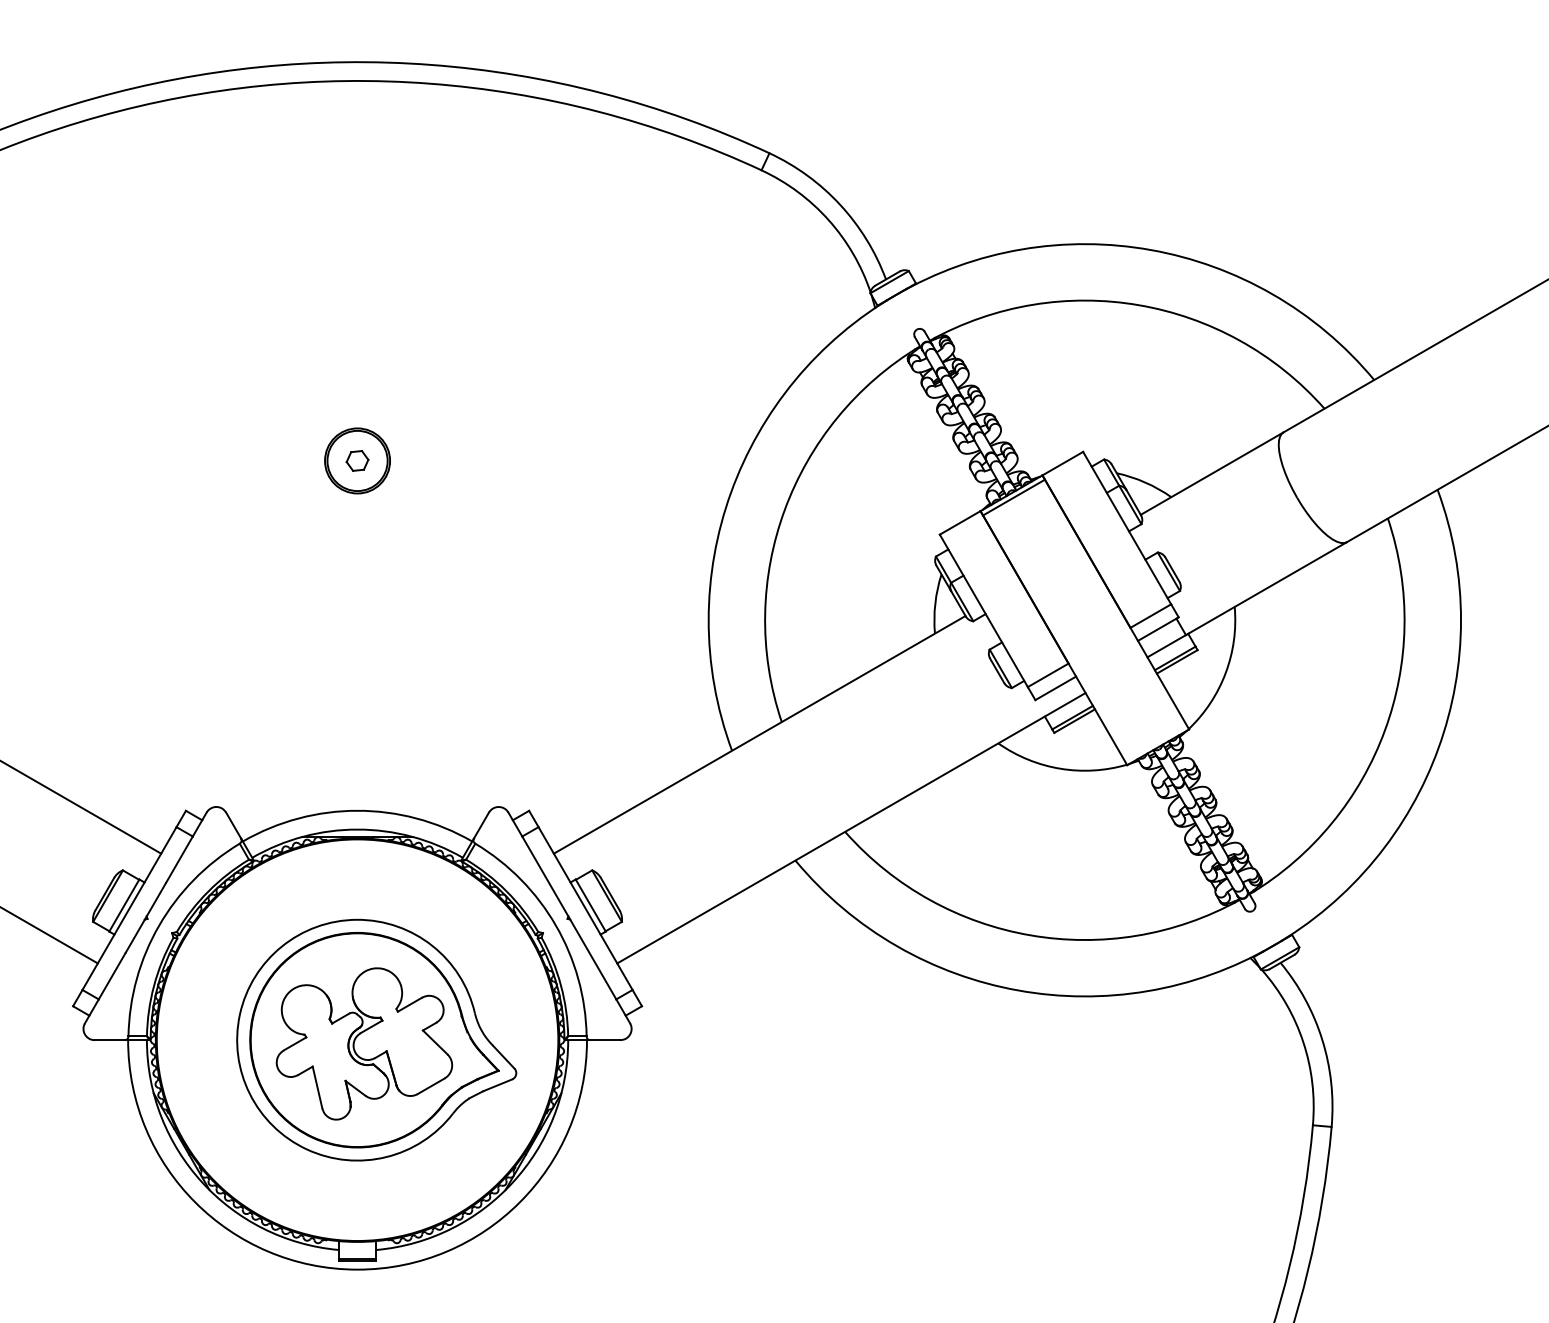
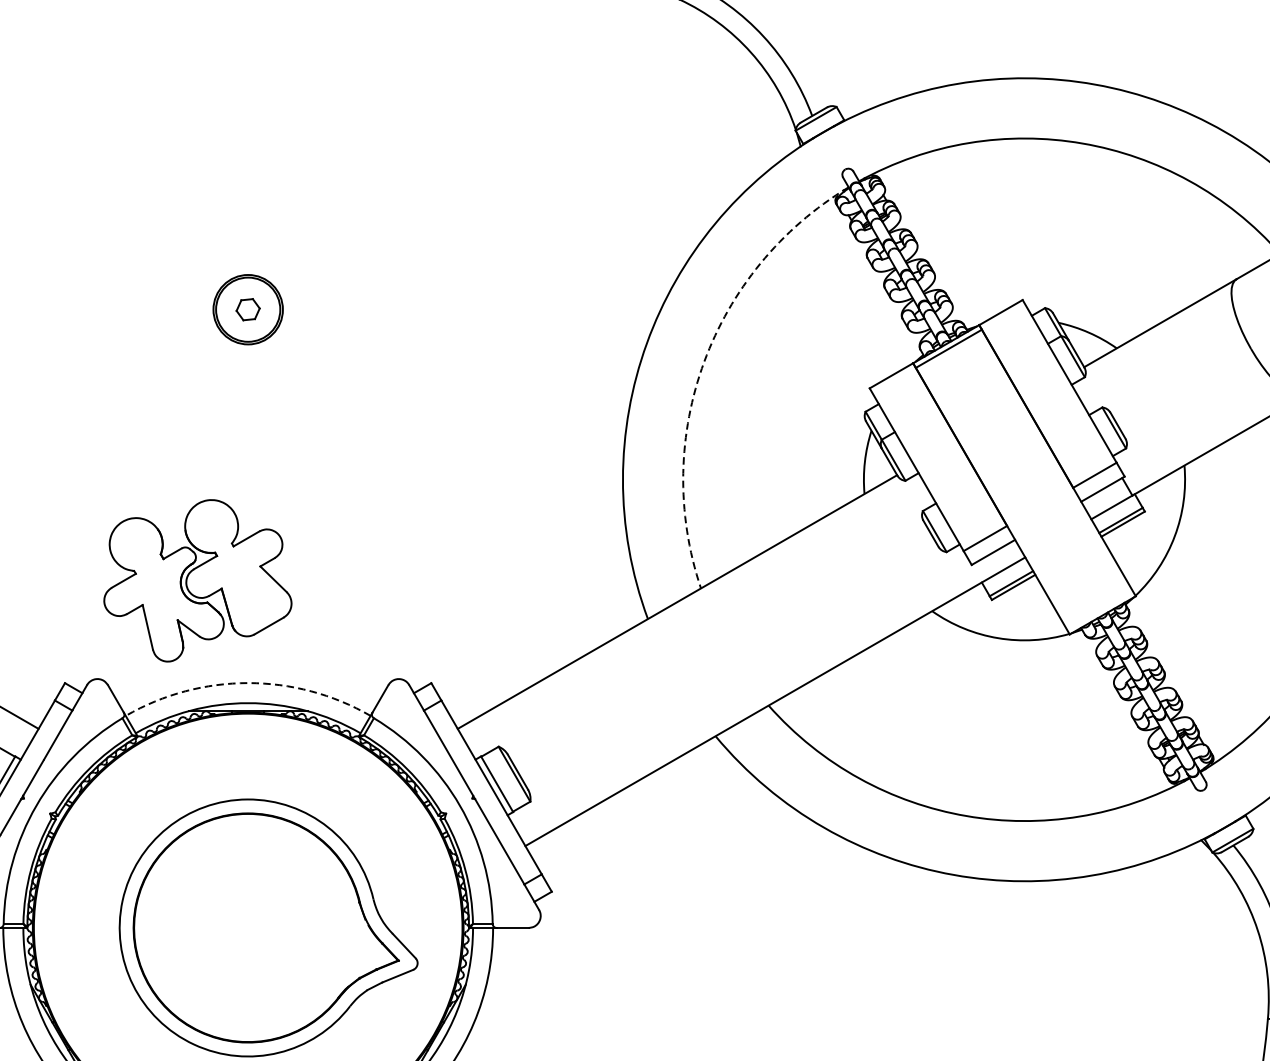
arc: (784, 509) -> (703, 361), solid -> dashed
arc: (357, 810) -> (248, 682), solid -> dashed
part: (364, 1043) -> (197, 580), moved

